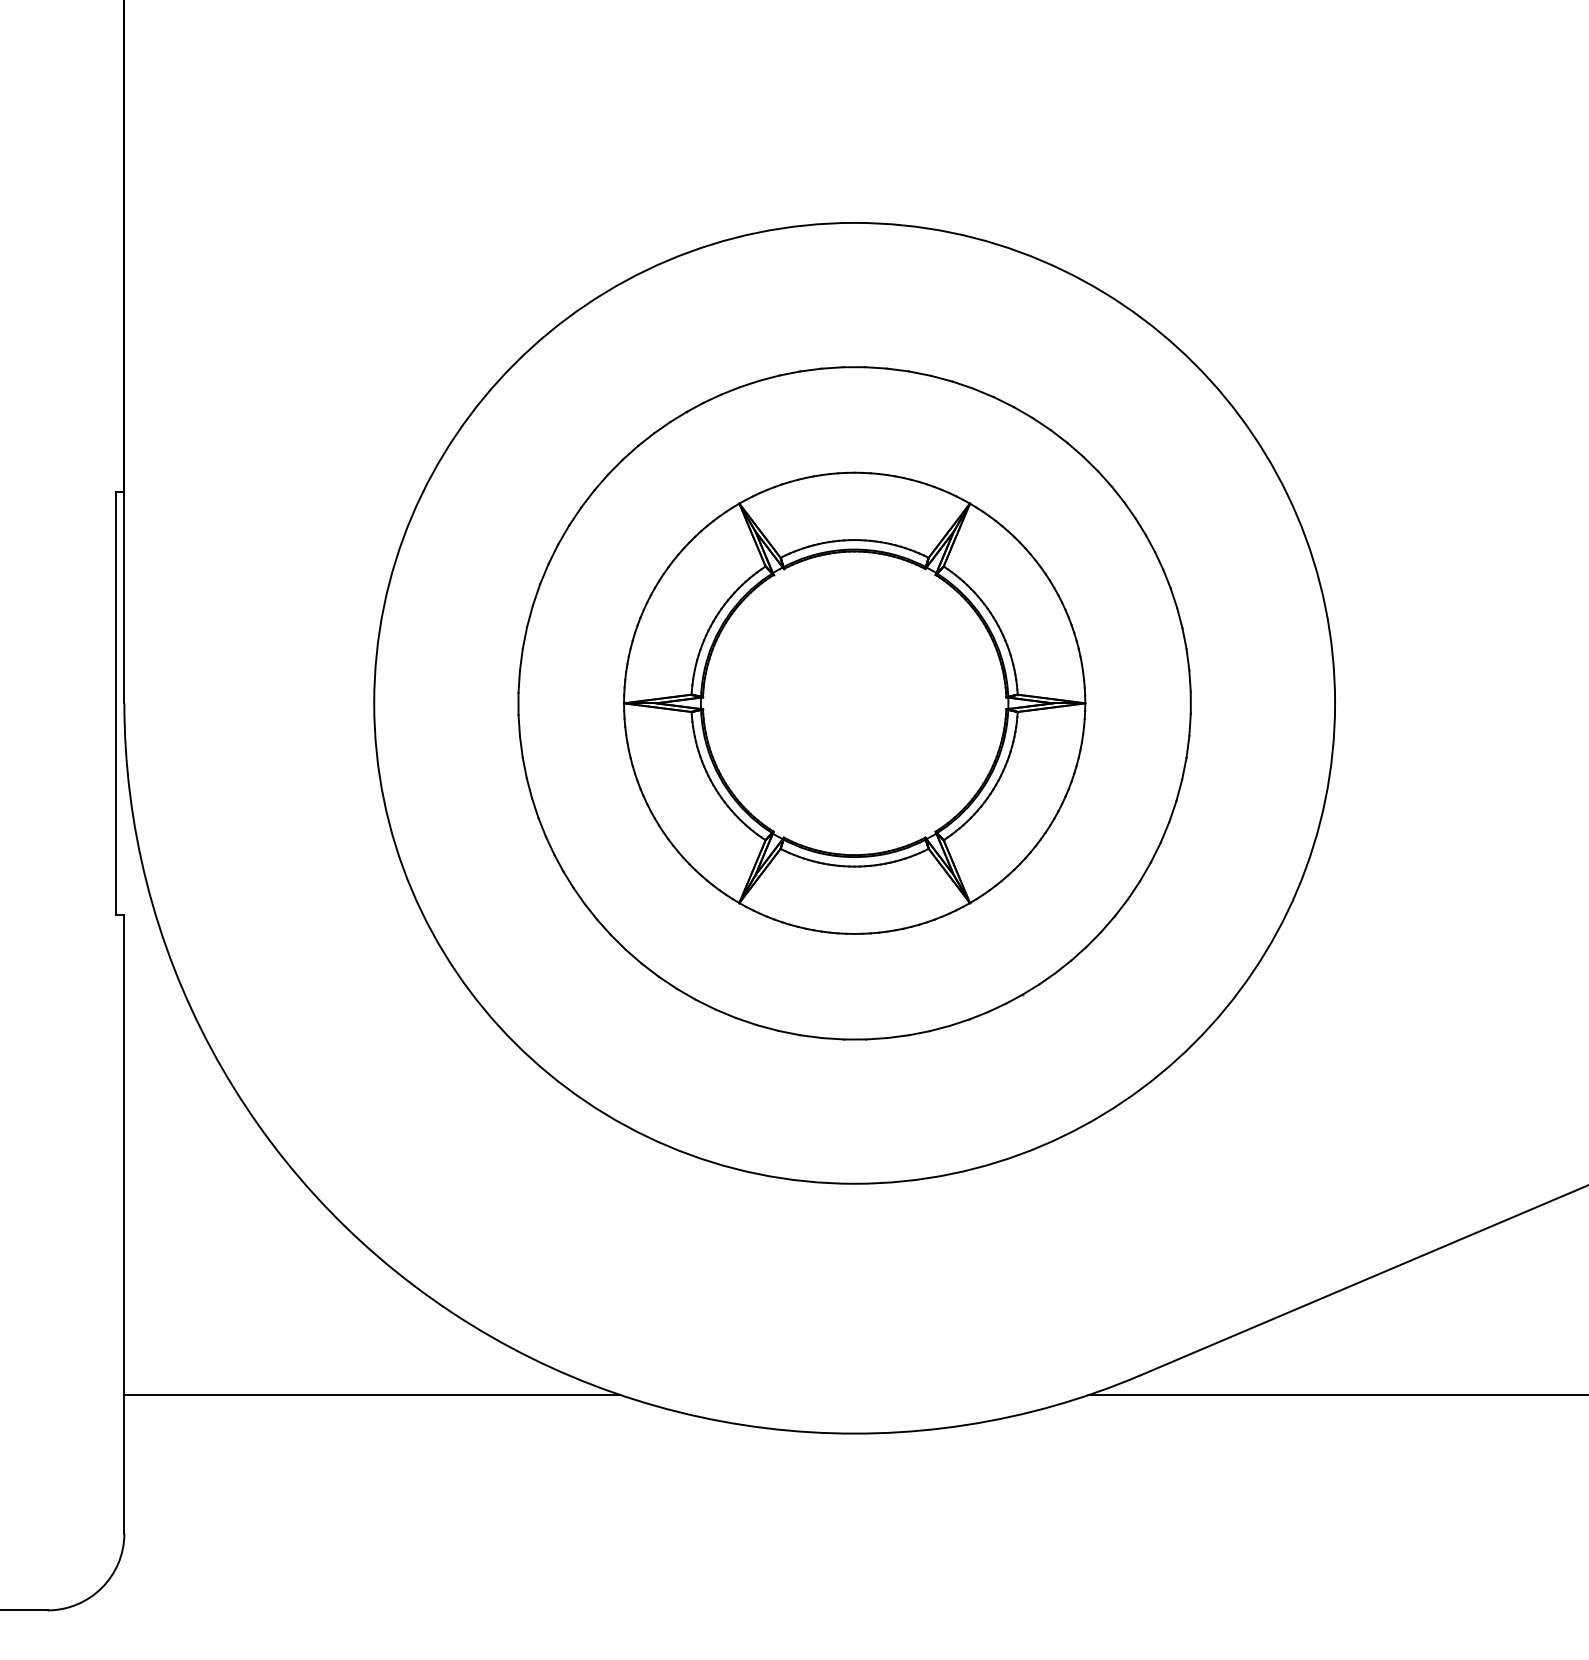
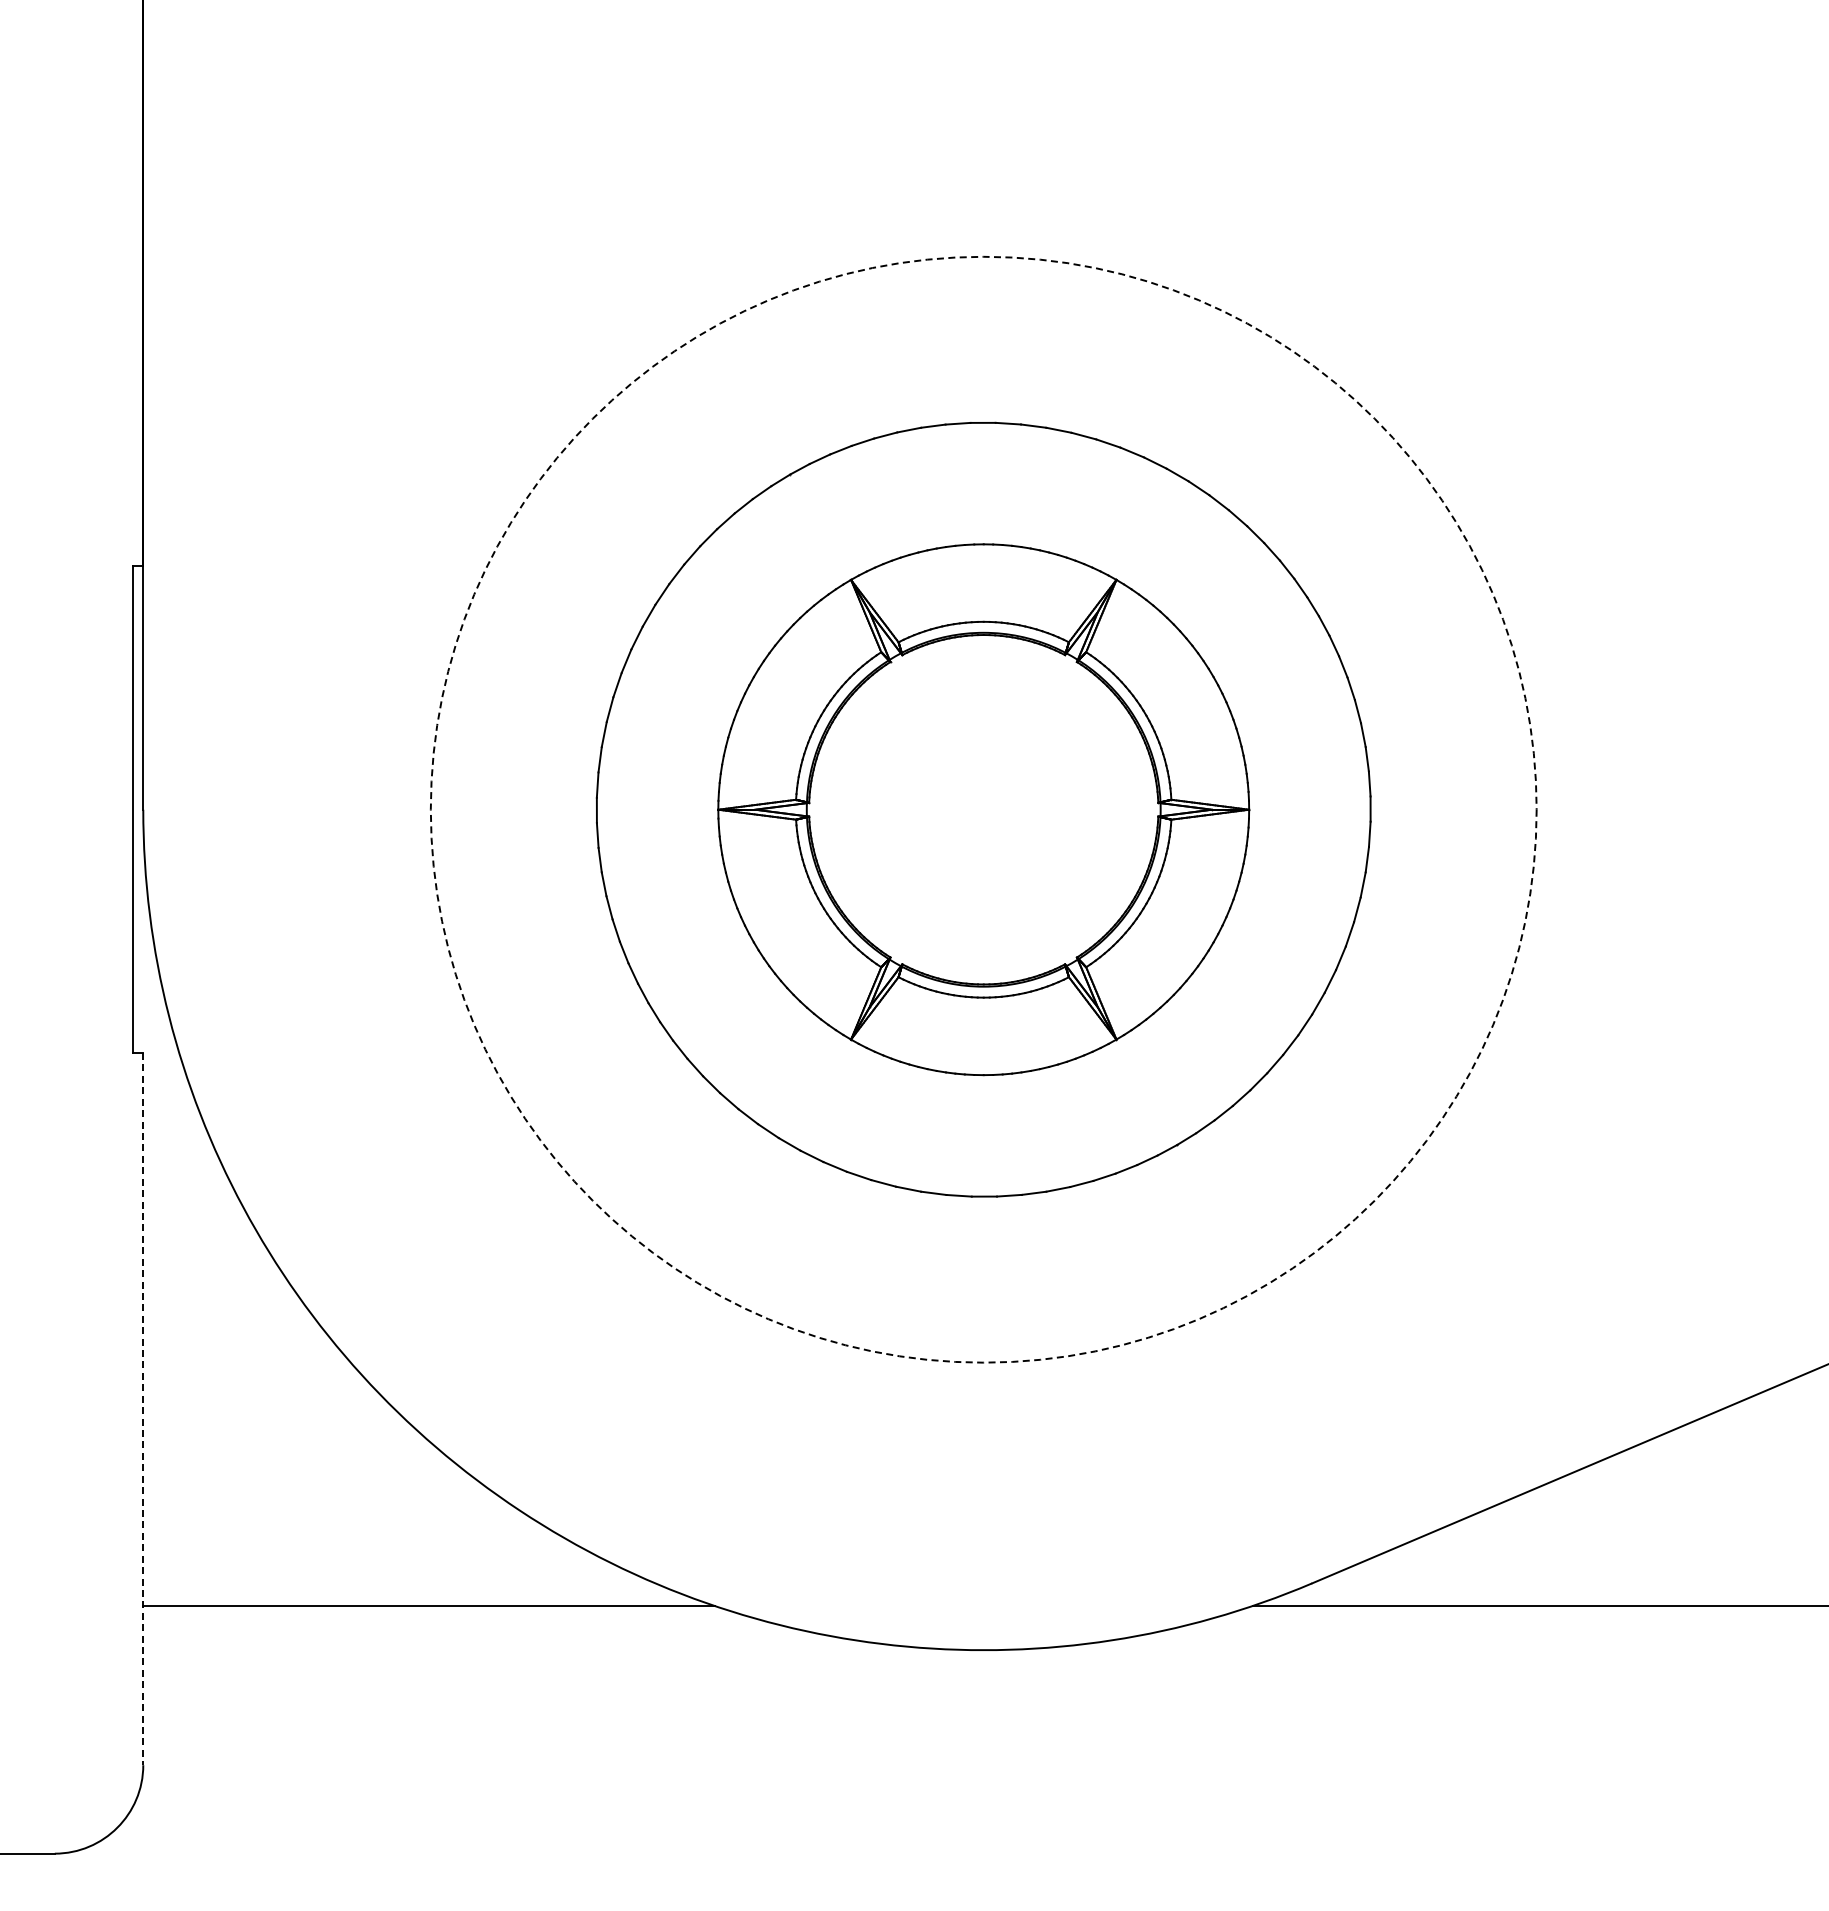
circle: (854, 703) -> (983, 809), solid -> dashed
line: (124, 1224) -> (143, 1409), solid -> dashed

